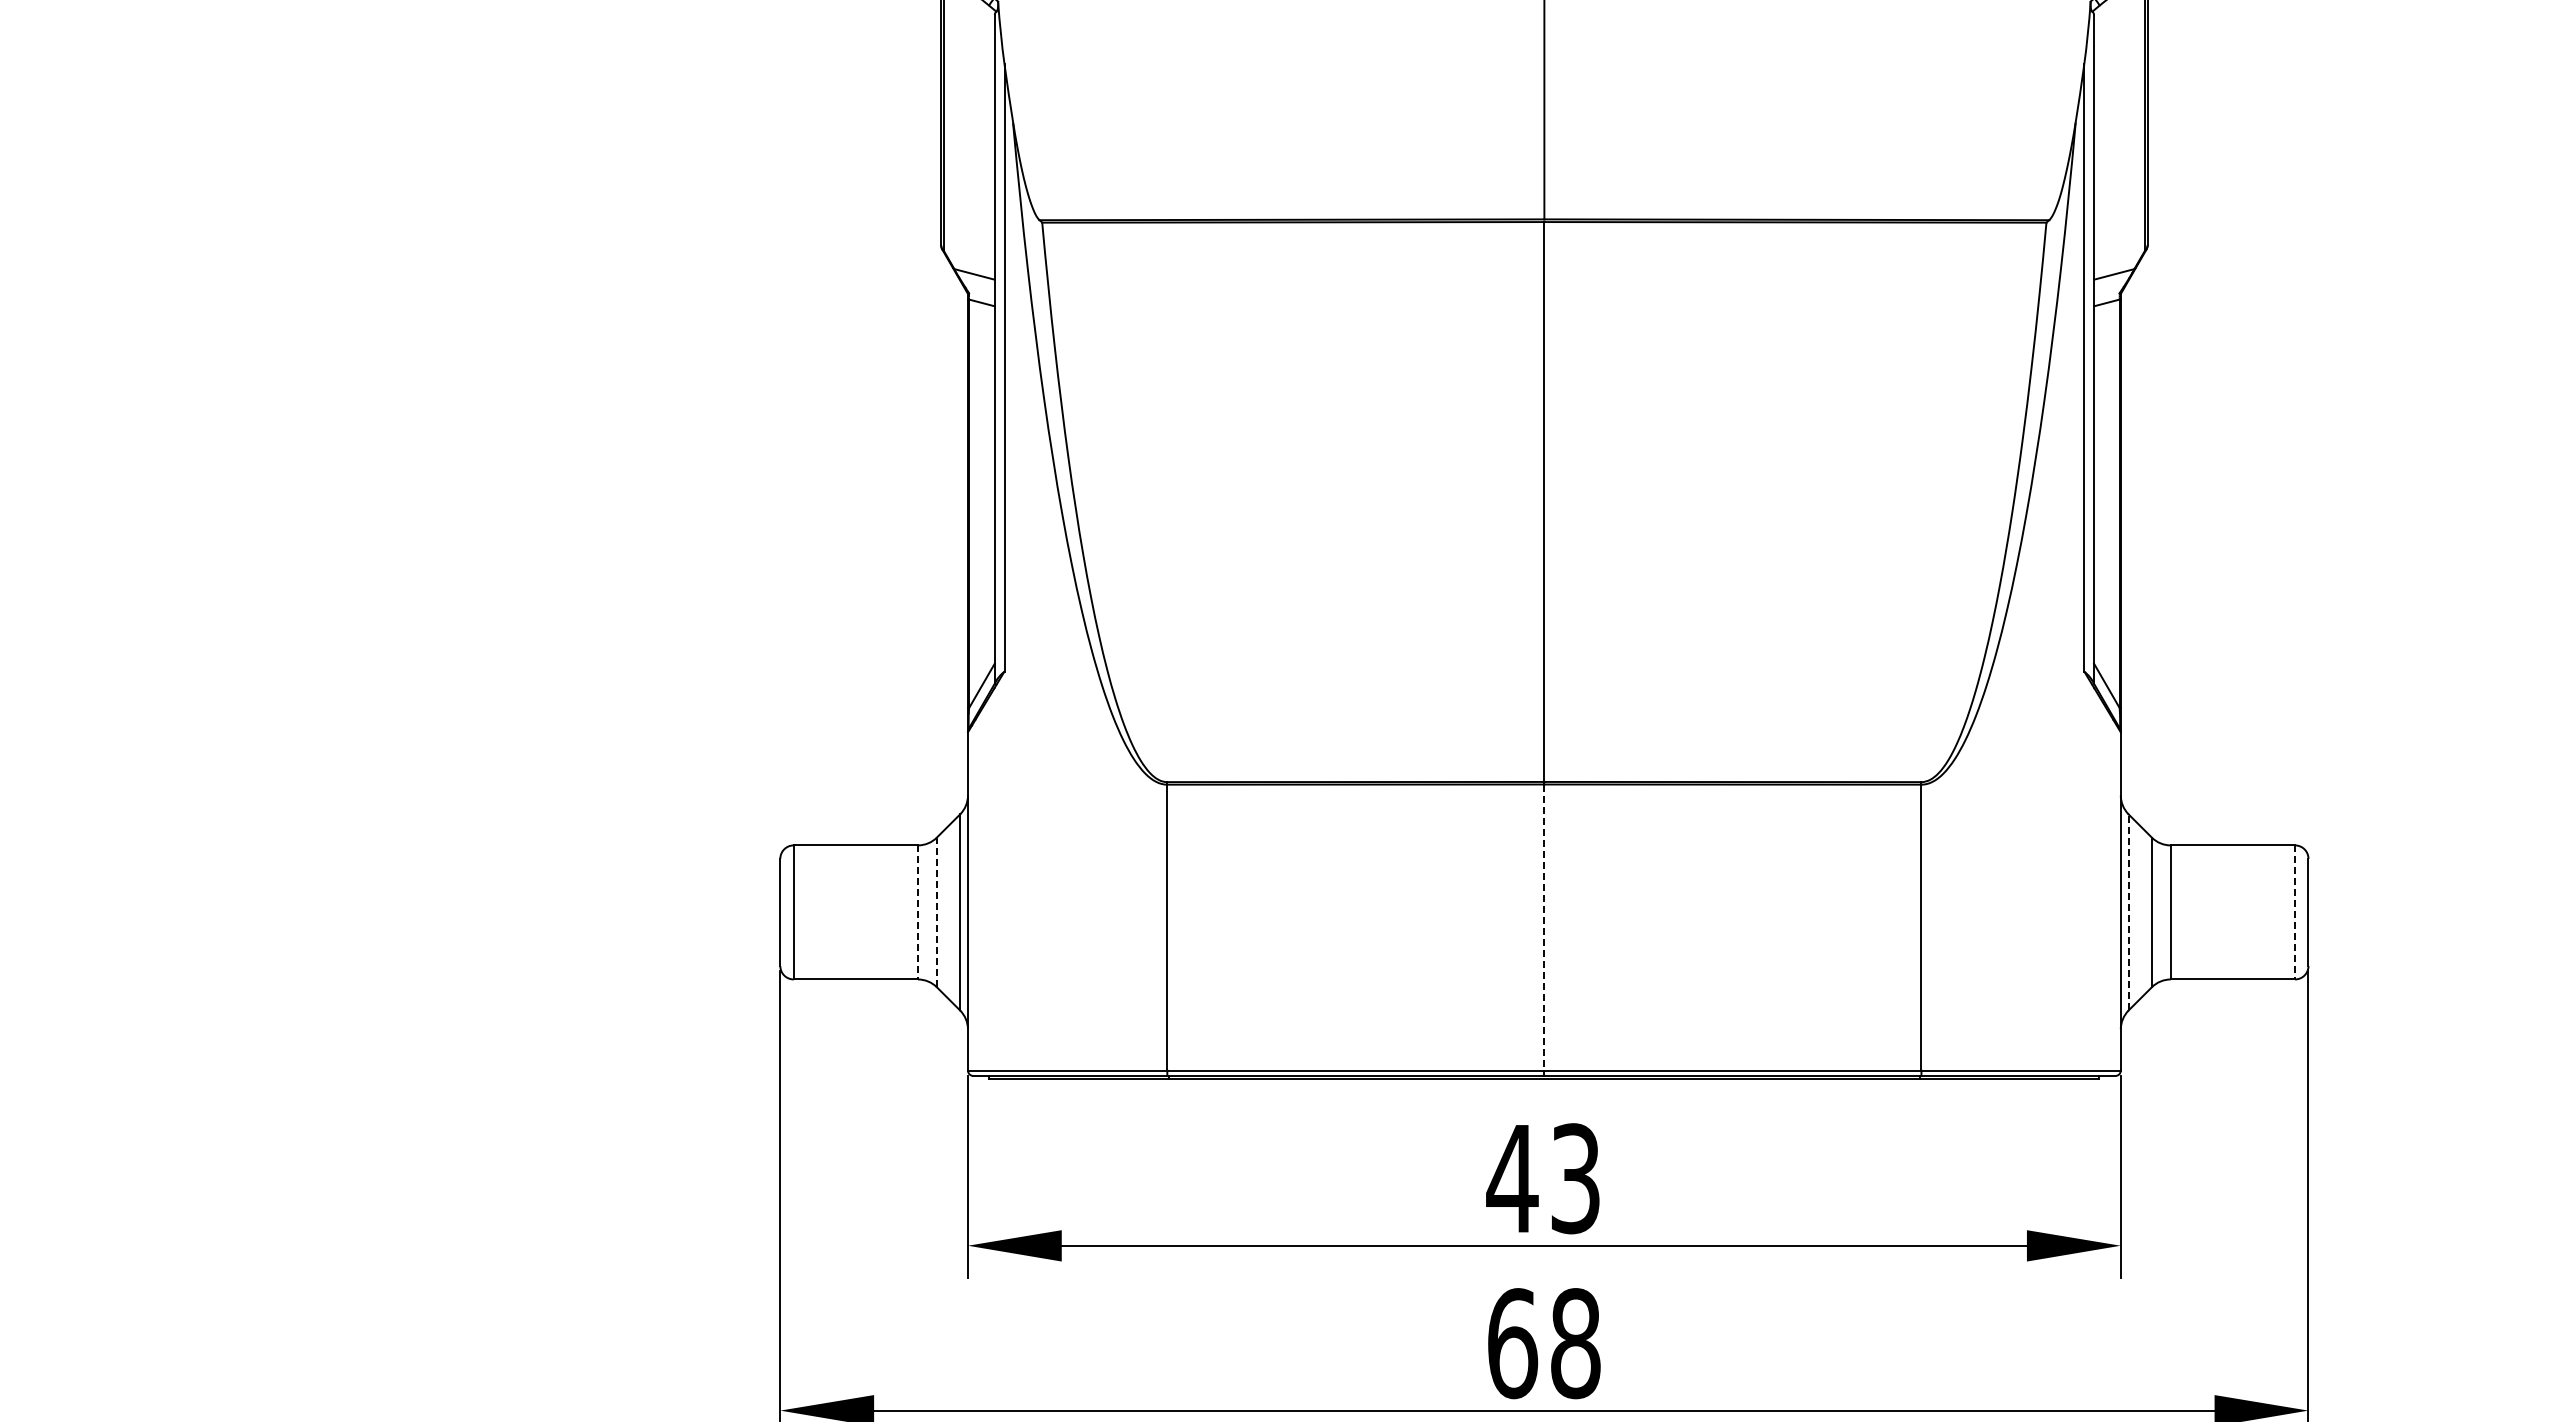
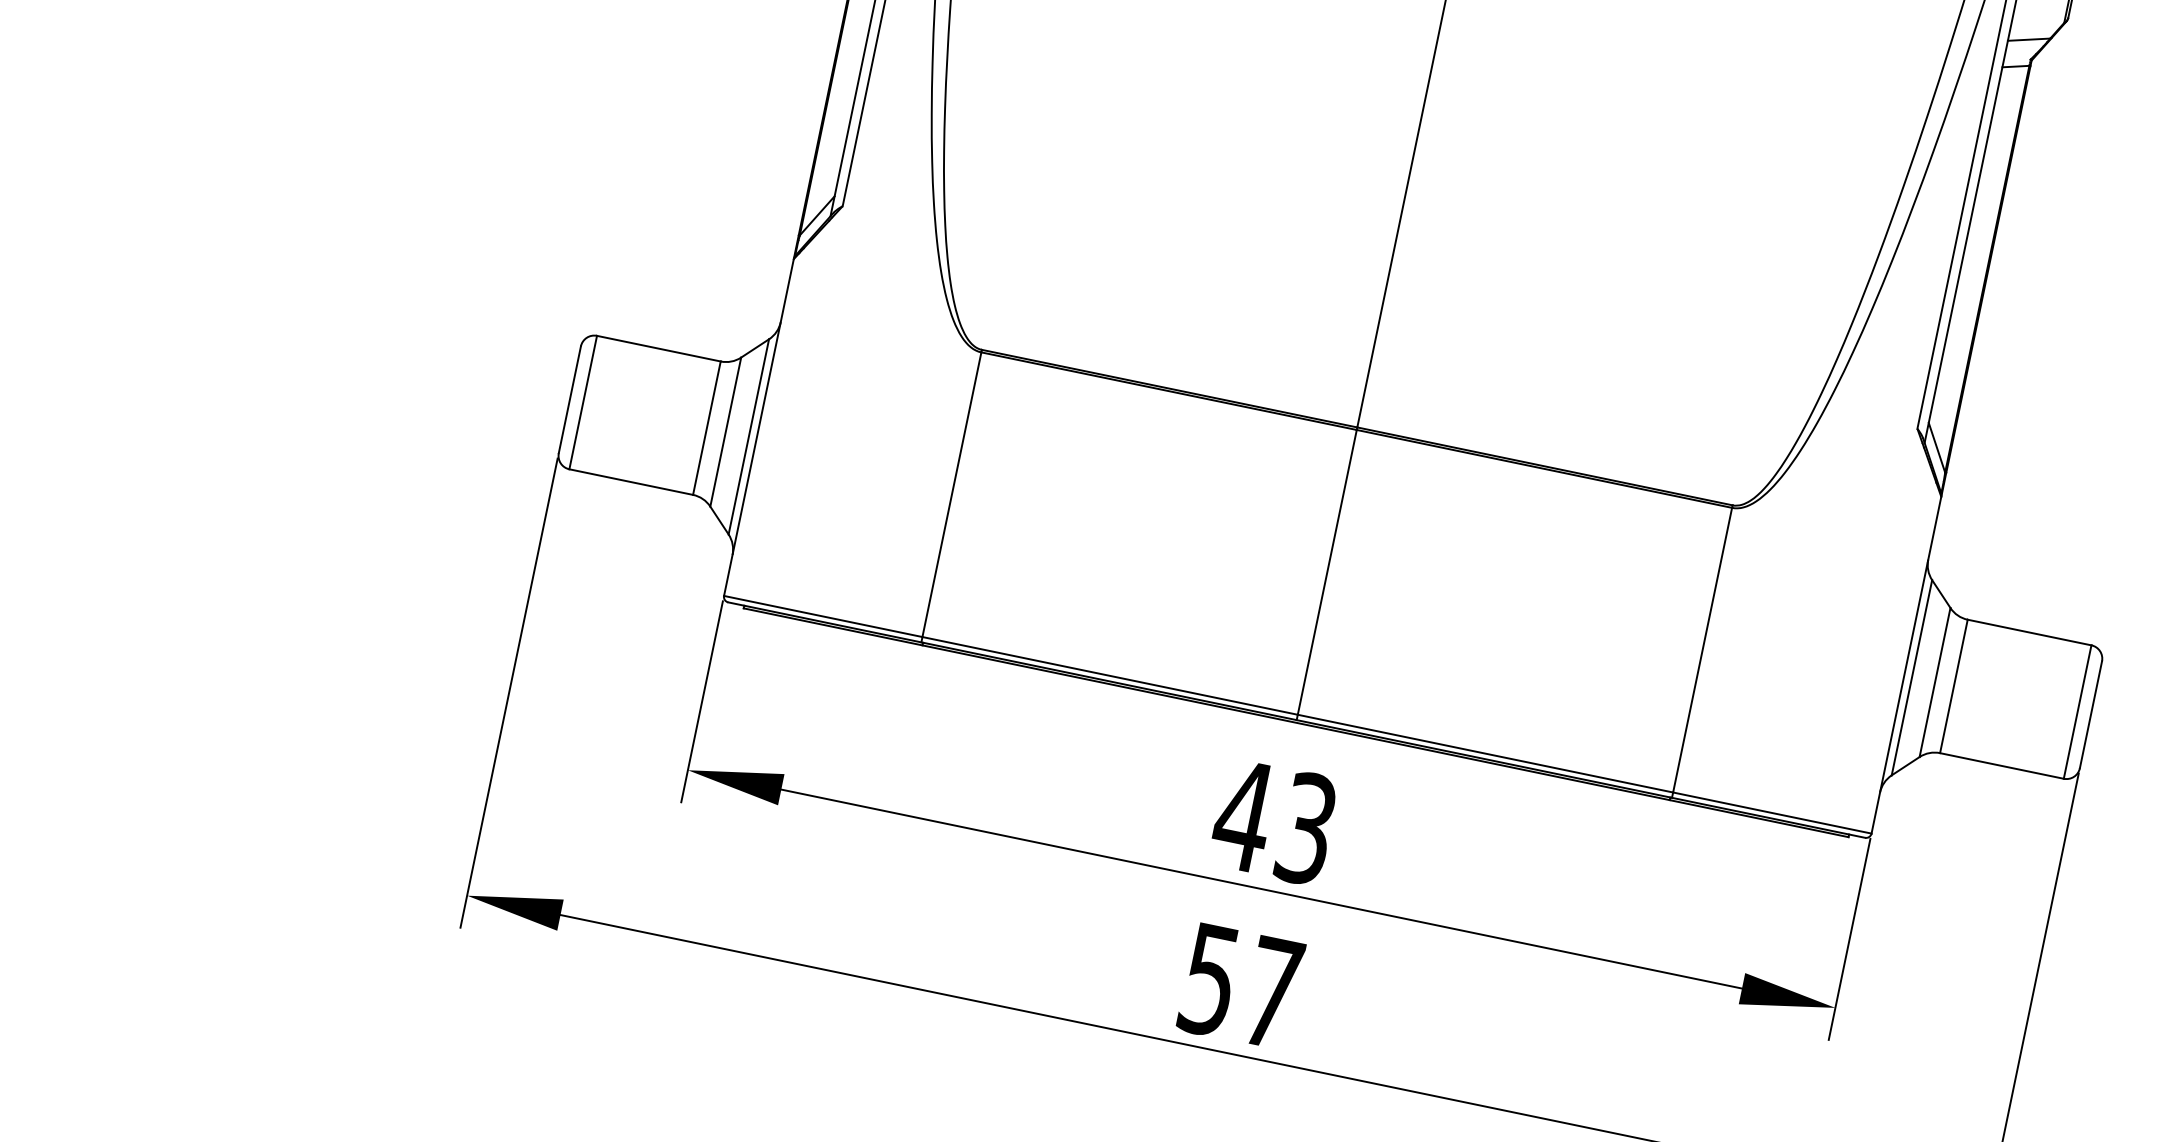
line: (2128, 911) -> (1912, 676), dashed -> solid
line: (917, 912) -> (706, 428), dashed -> solid
line: (936, 912) -> (725, 432), dashed -> solid
line: (2295, 912) -> (2078, 712), dashed -> solid
line: (1544, 928) -> (1327, 573), dashed -> solid
text: (1544, 1343) -> (1241, 986), 68 -> 57

